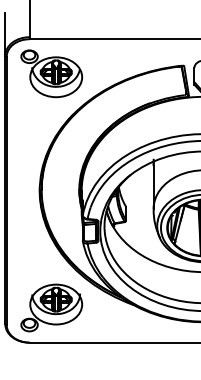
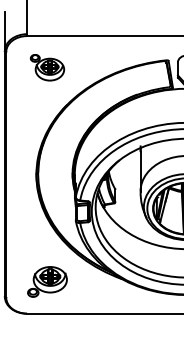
part: (51, 73) -> (47, 67), size x0.6
part: (51, 307) -> (47, 281), size x0.7

